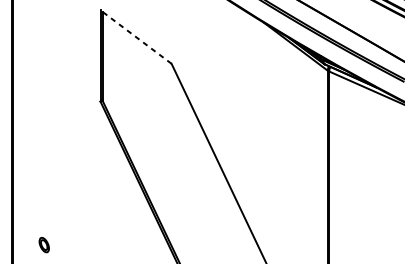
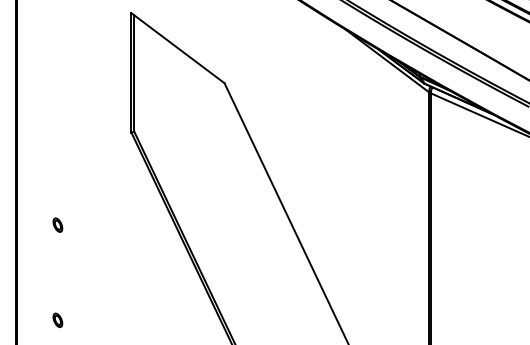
line: (135, 36) -> (177, 47), dashed -> solid
part: (43, 171) -> (57, 224), added
part: (43, 244) -> (57, 319), size x0.71

